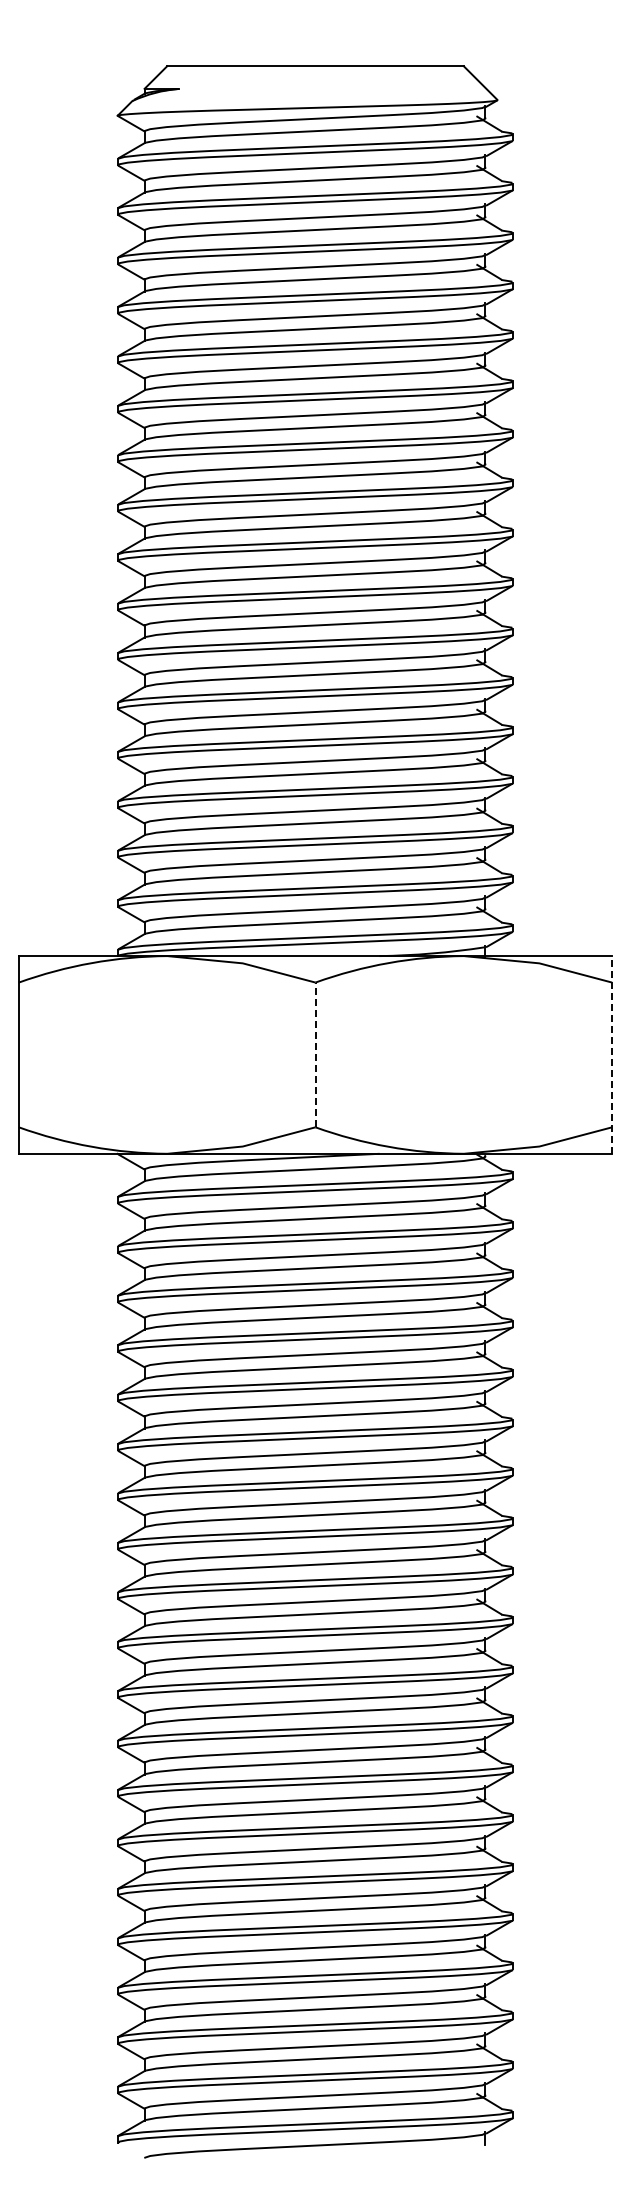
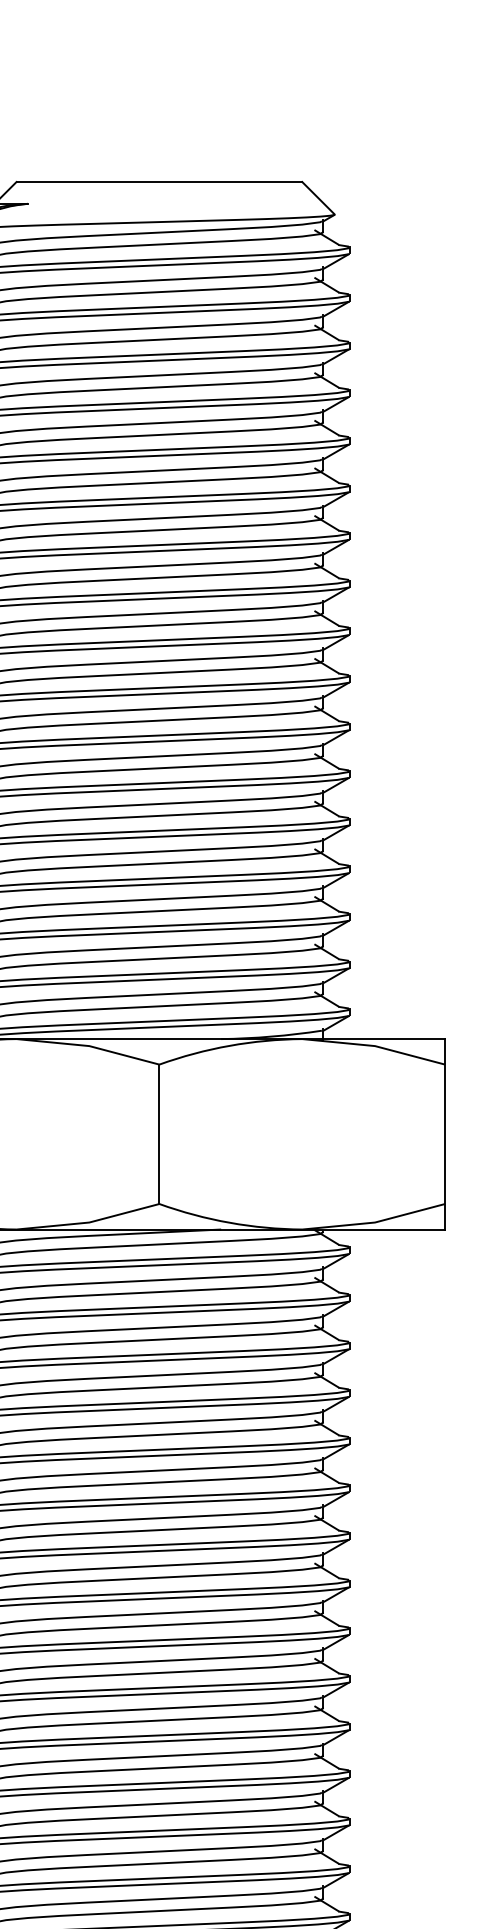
line: (315, 1054) -> (159, 1133), dashed -> solid
line: (612, 1054) -> (445, 1133), dashed -> solid

